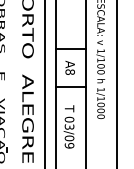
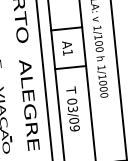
text: (69, 71) -> (67, 52), A8 -> A1

